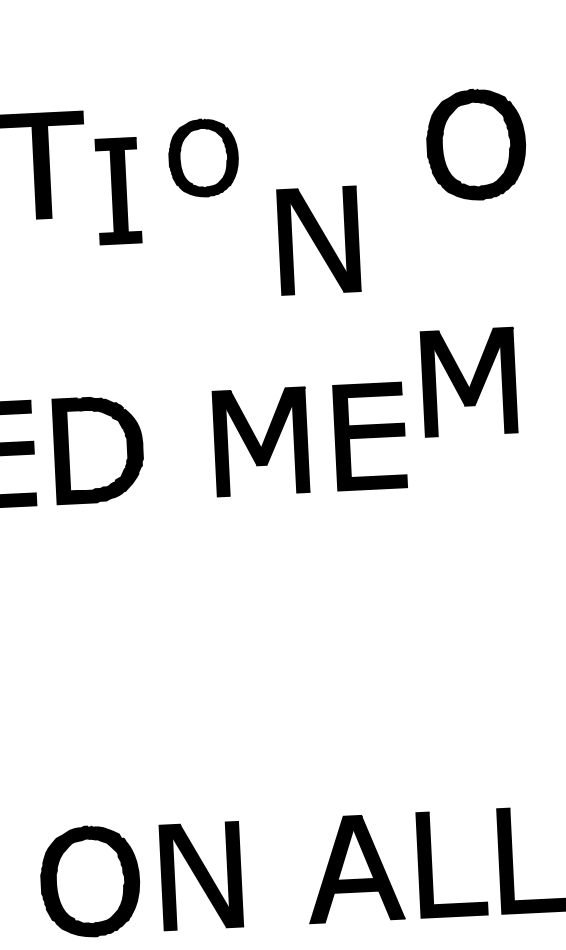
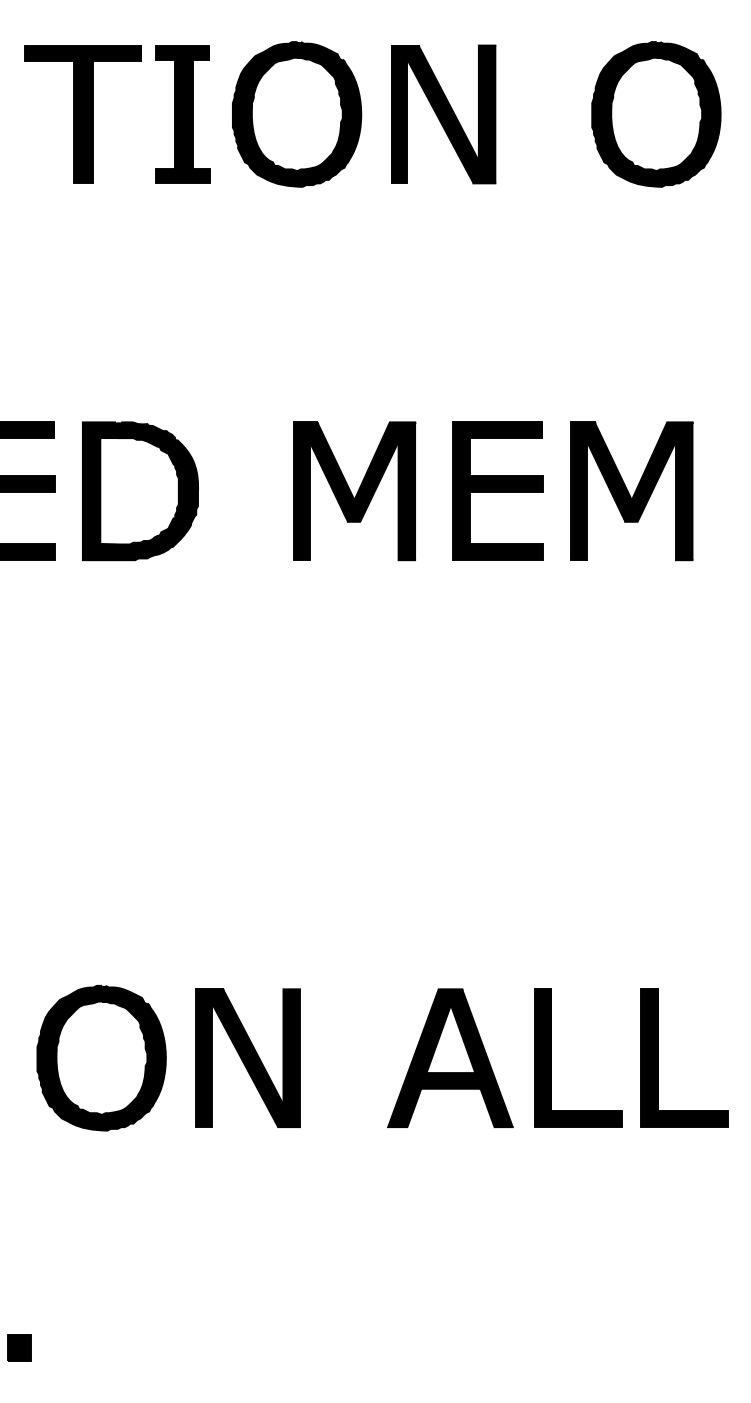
part: (203, 158) -> (297, 114), size x1.43
part: (118, 191) -> (182, 114), moved
part: (319, 240) -> (443, 114), moved
part: (468, 382) -> (631, 491), moved

